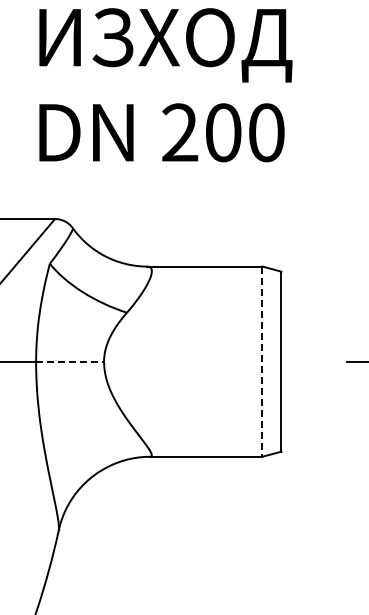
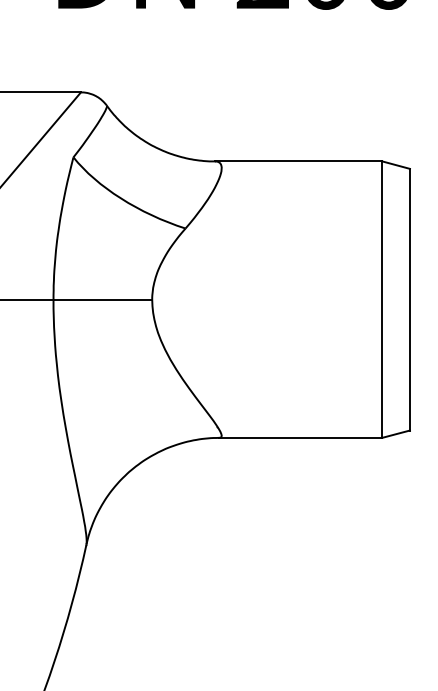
line: (70, 361) -> (103, 299), dashed -> solid
line: (262, 362) -> (382, 300), dashed -> solid

